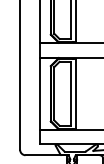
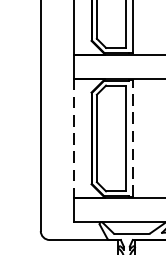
line: (76, 93) -> (133, 137), solid -> dashed
line: (39, 94) -> (72, 139), solid -> dashed

